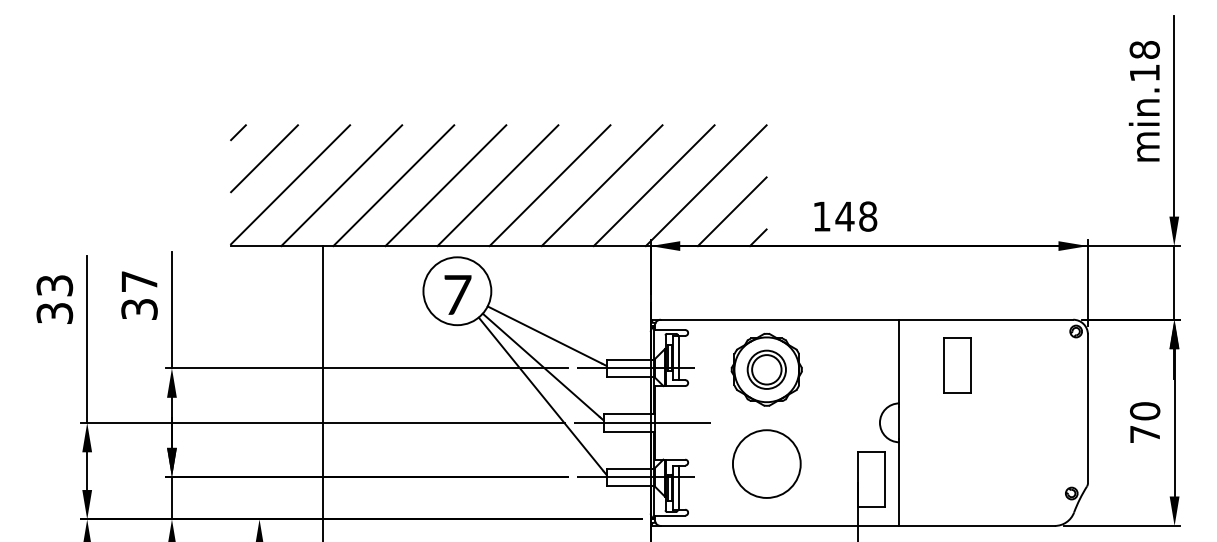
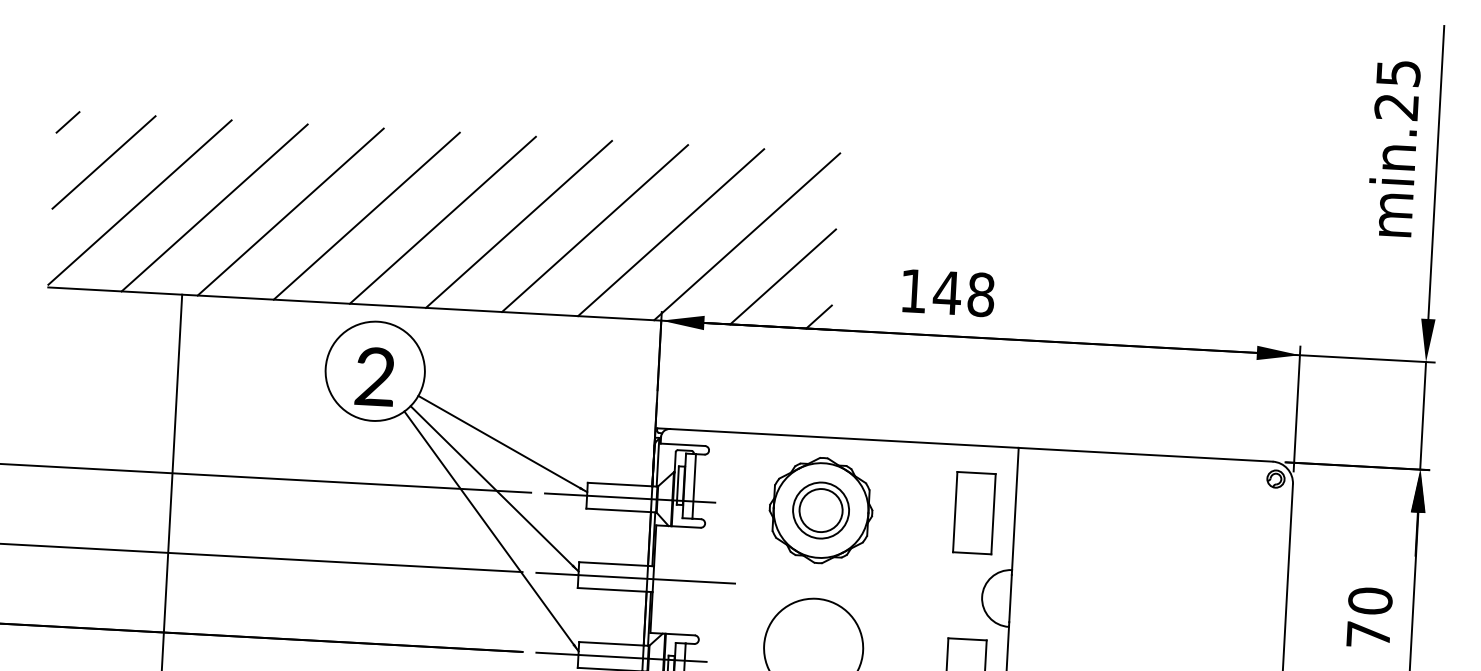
text: (1144, 61) -> (1397, 90), min.18 -> min.25
text: (457, 294) -> (375, 376), 7 -> 2
part: (957, 365) -> (974, 512), moved

